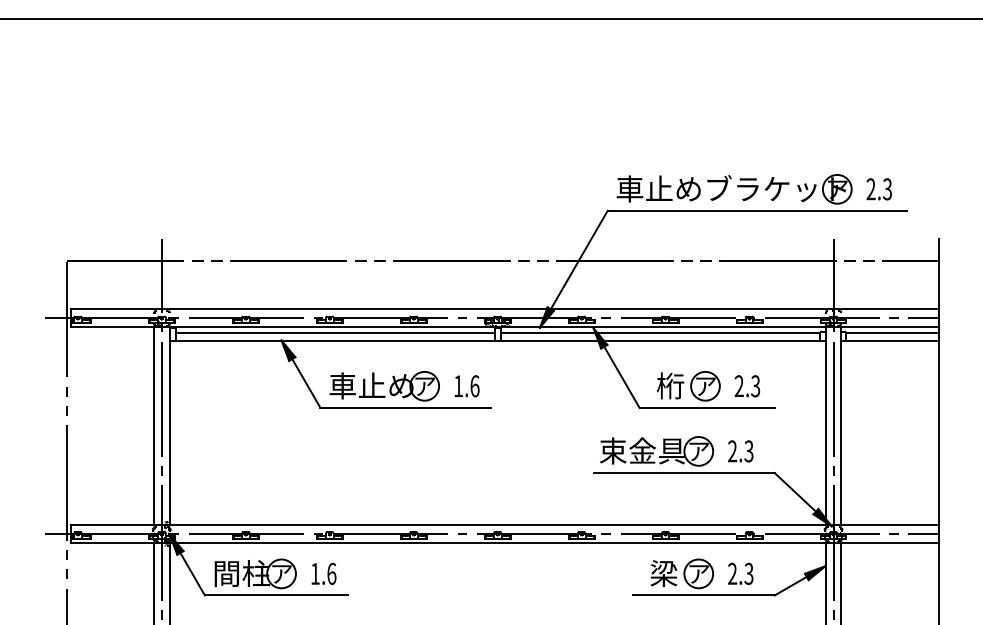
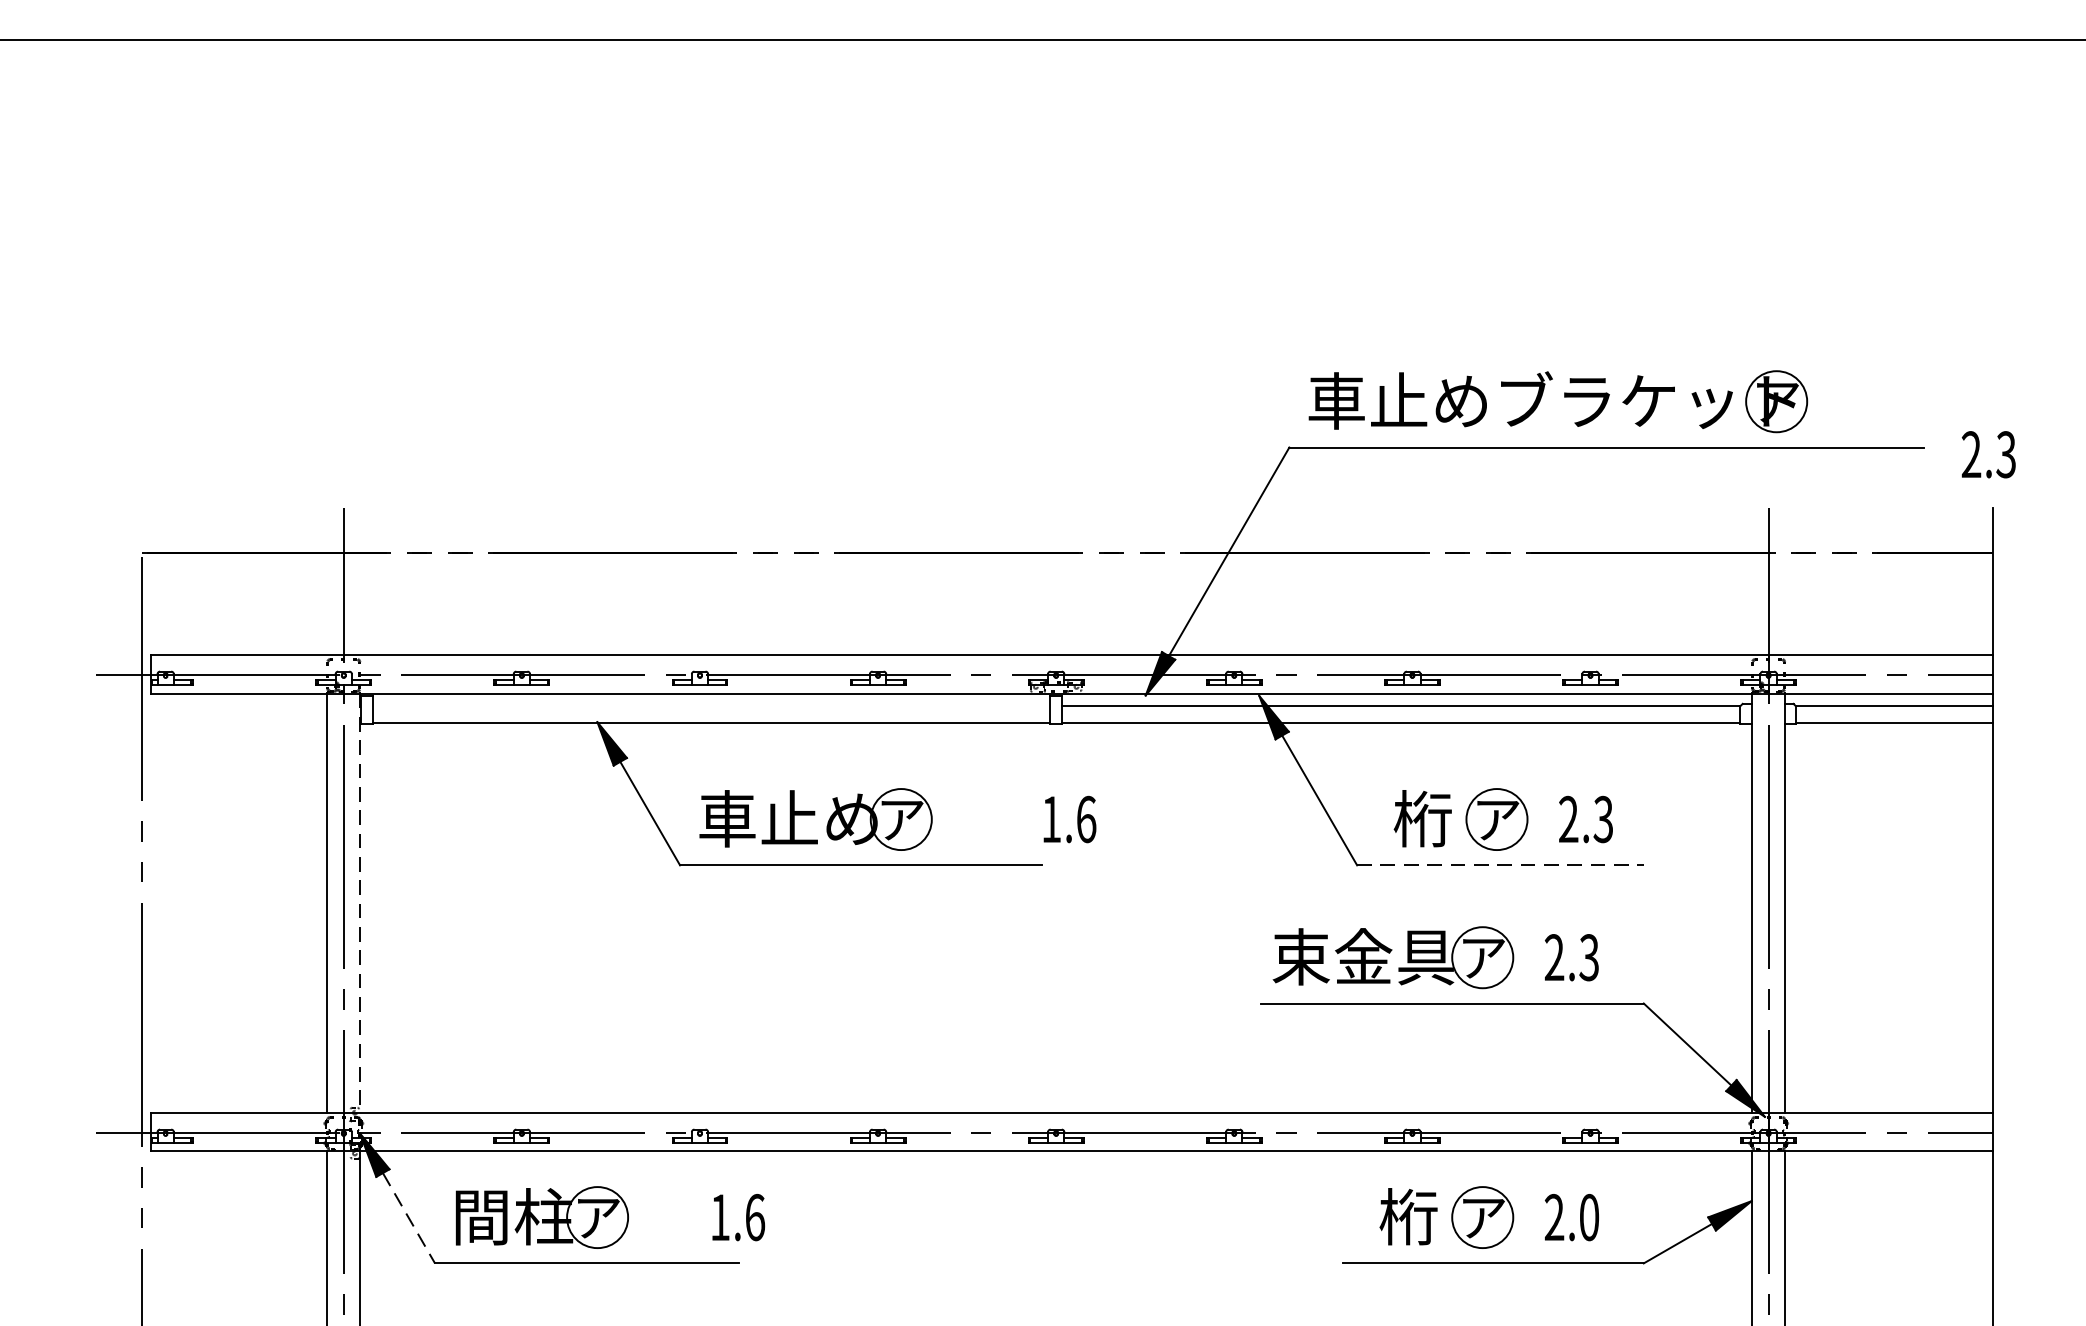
text: (878, 189) -> (1987, 455), moved
line: (334, 332) -> (709, 705), removed
text: (466, 386) -> (1068, 819), moved
line: (707, 407) -> (1501, 864), solid -> dashed
line: (169, 425) -> (359, 902), solid -> dashed
text: (323, 573) -> (737, 1216), moved
text: (663, 573) -> (1407, 1216), 梁 -> 桁
text: (748, 573) -> (1588, 1216), 2.3 -> 2.0
line: (192, 574) -> (408, 1218), solid -> dashed

